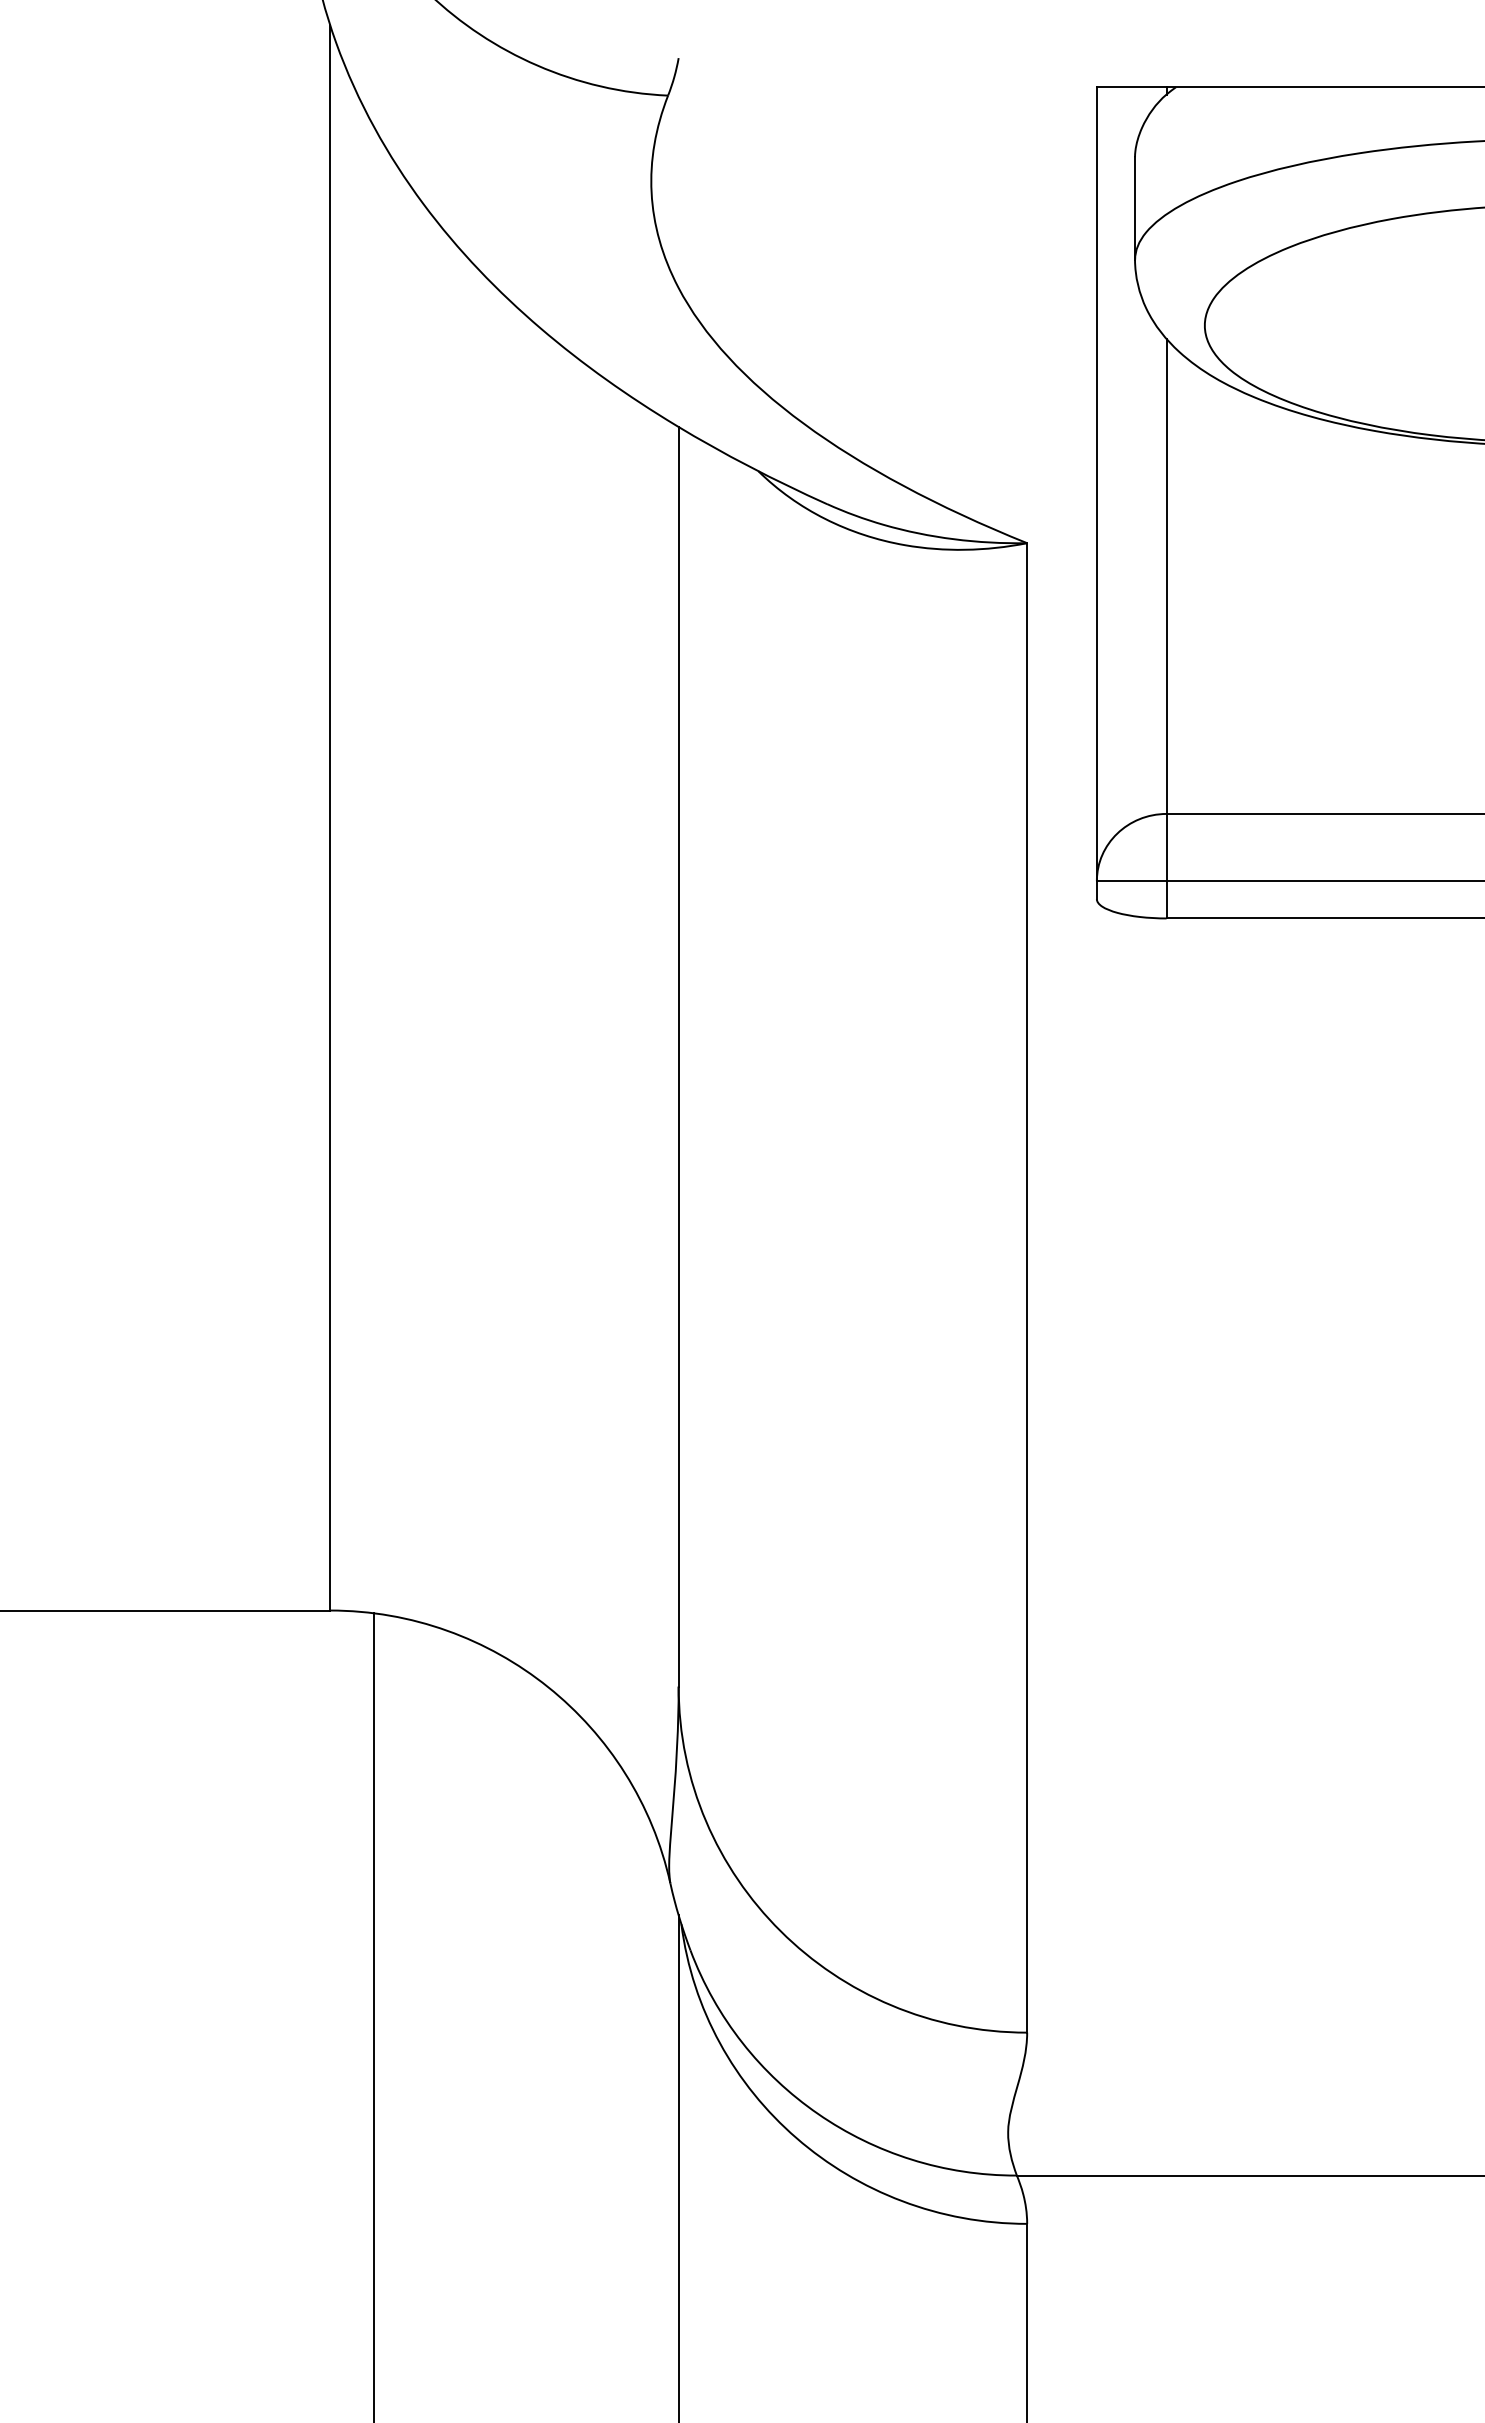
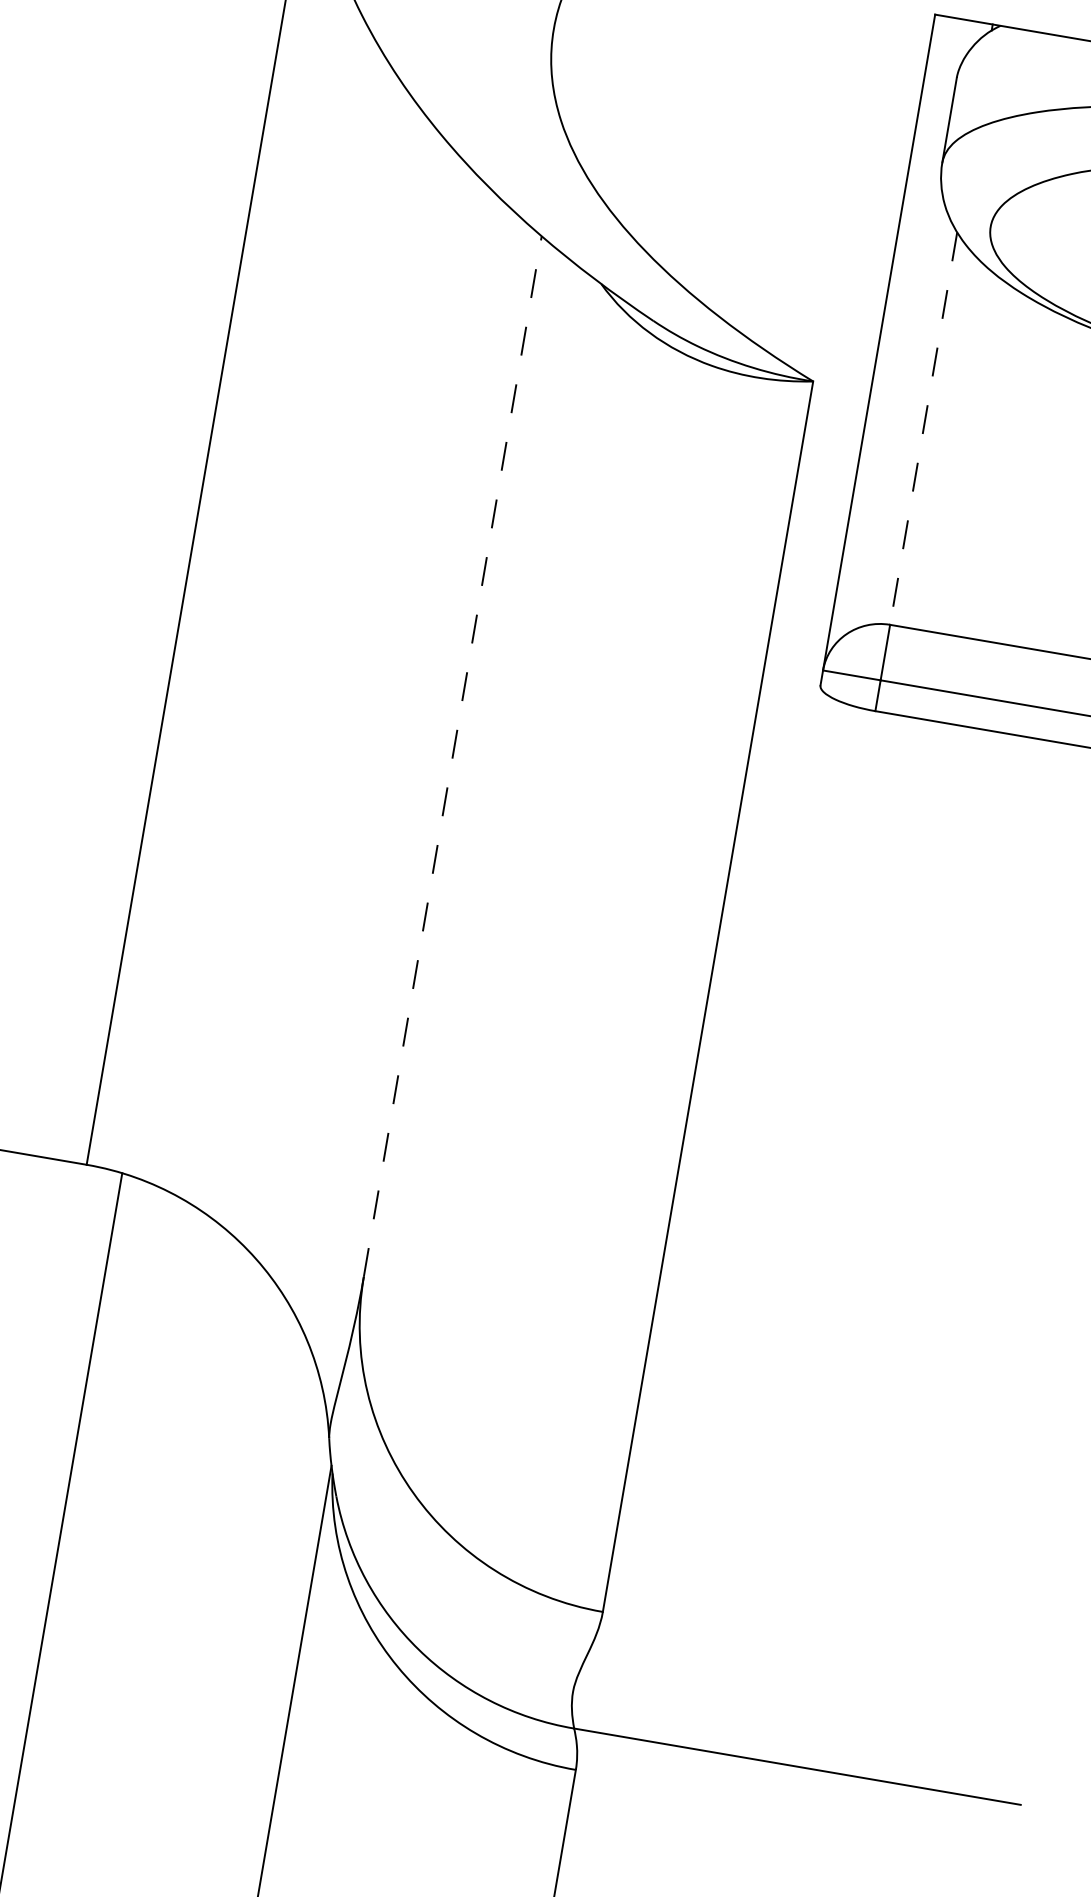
line: (1166, 577) -> (923, 429), solid -> dashed
line: (678, 1056) -> (452, 756), solid -> dashed

